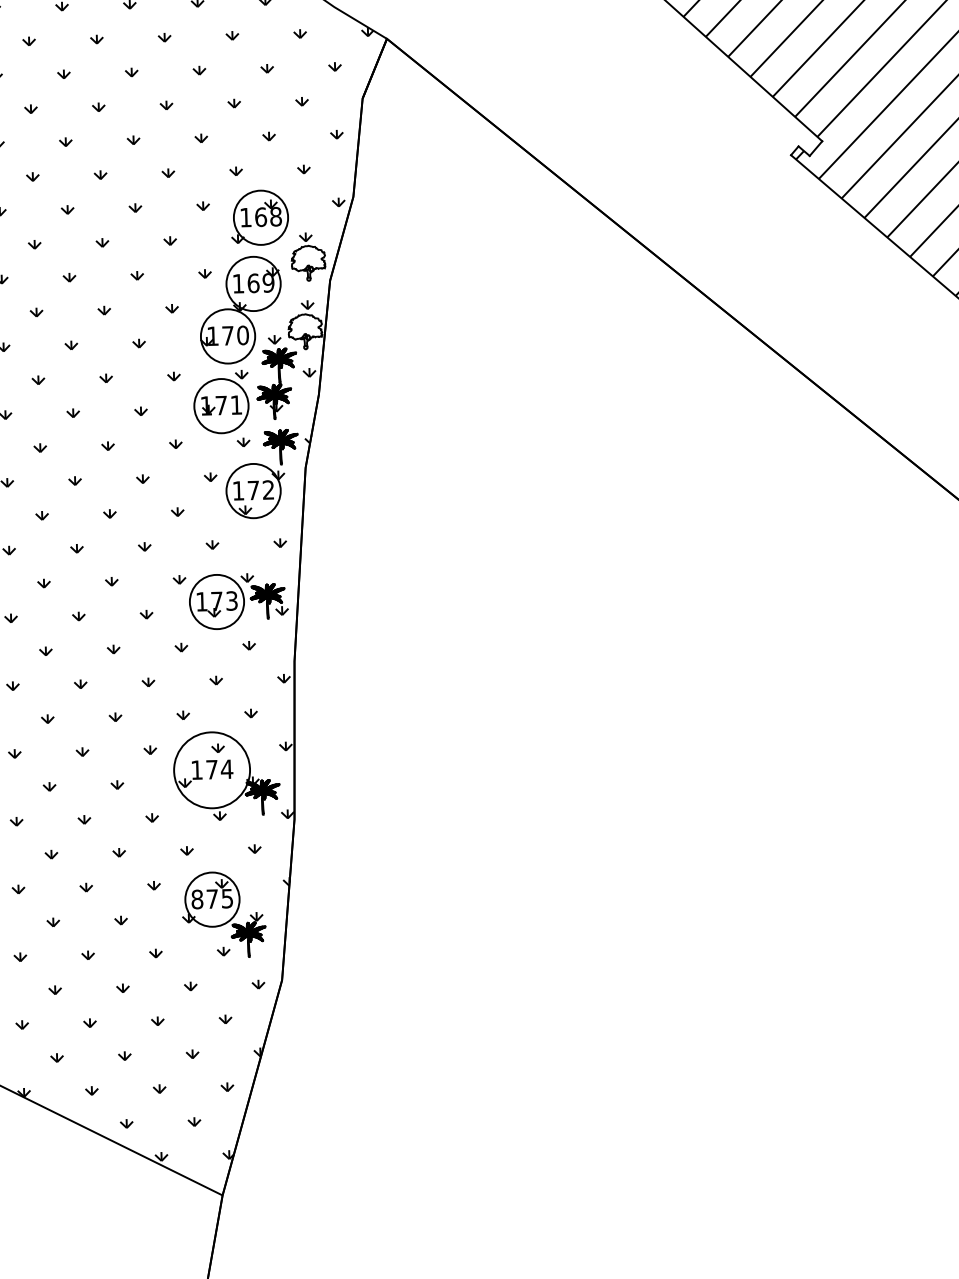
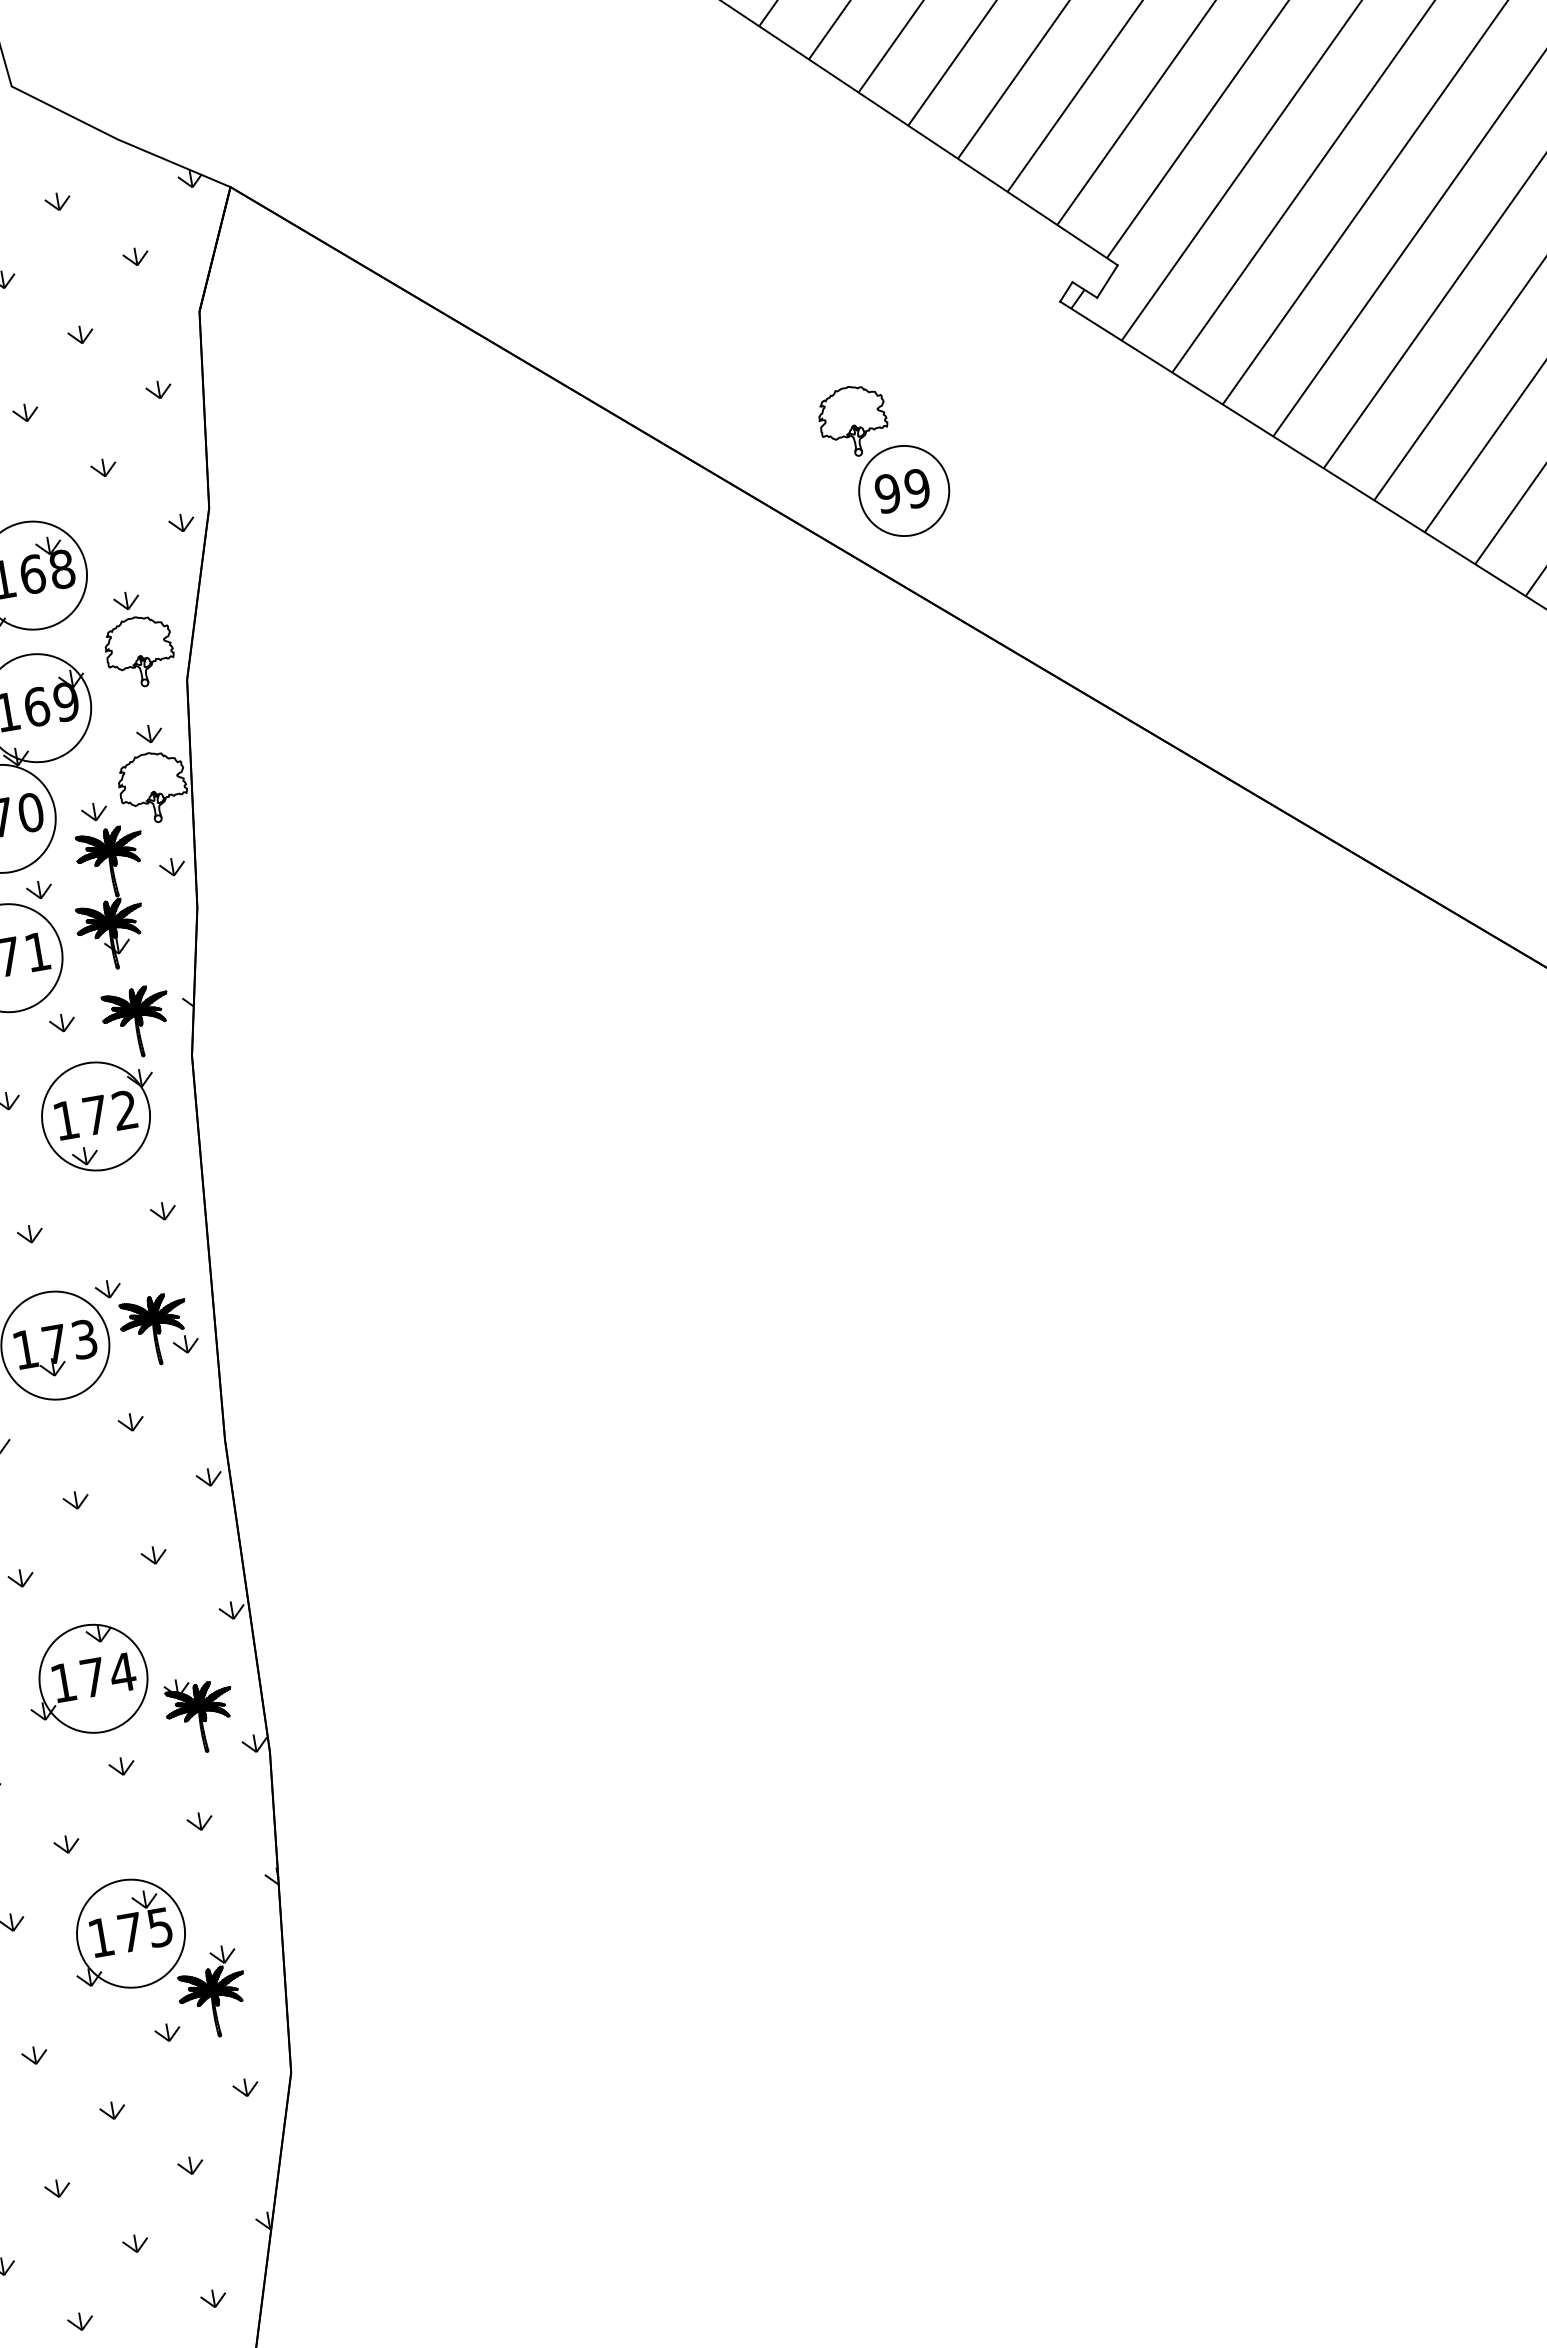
part: (692, 221) -> (884, 460), added
circle: (211, 770) -> (92, 1679), size x0.71
text: (197, 899) -> (101, 1937), 875 -> 175

